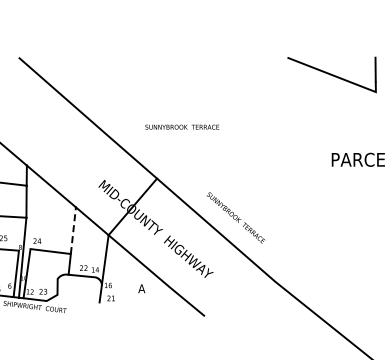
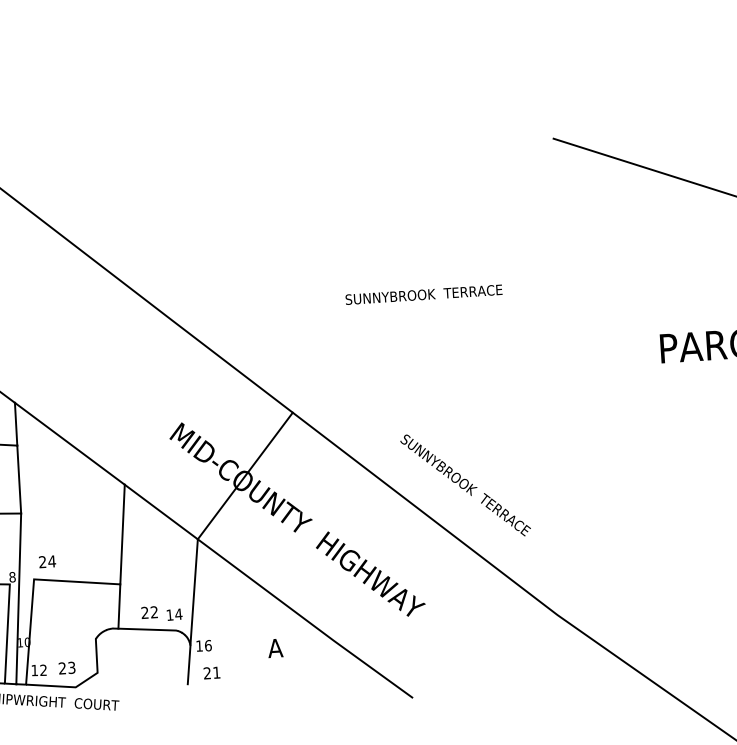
text: (182, 126) -> (424, 293), moved
line: (73, 230) -> (122, 534), dashed -> solid

